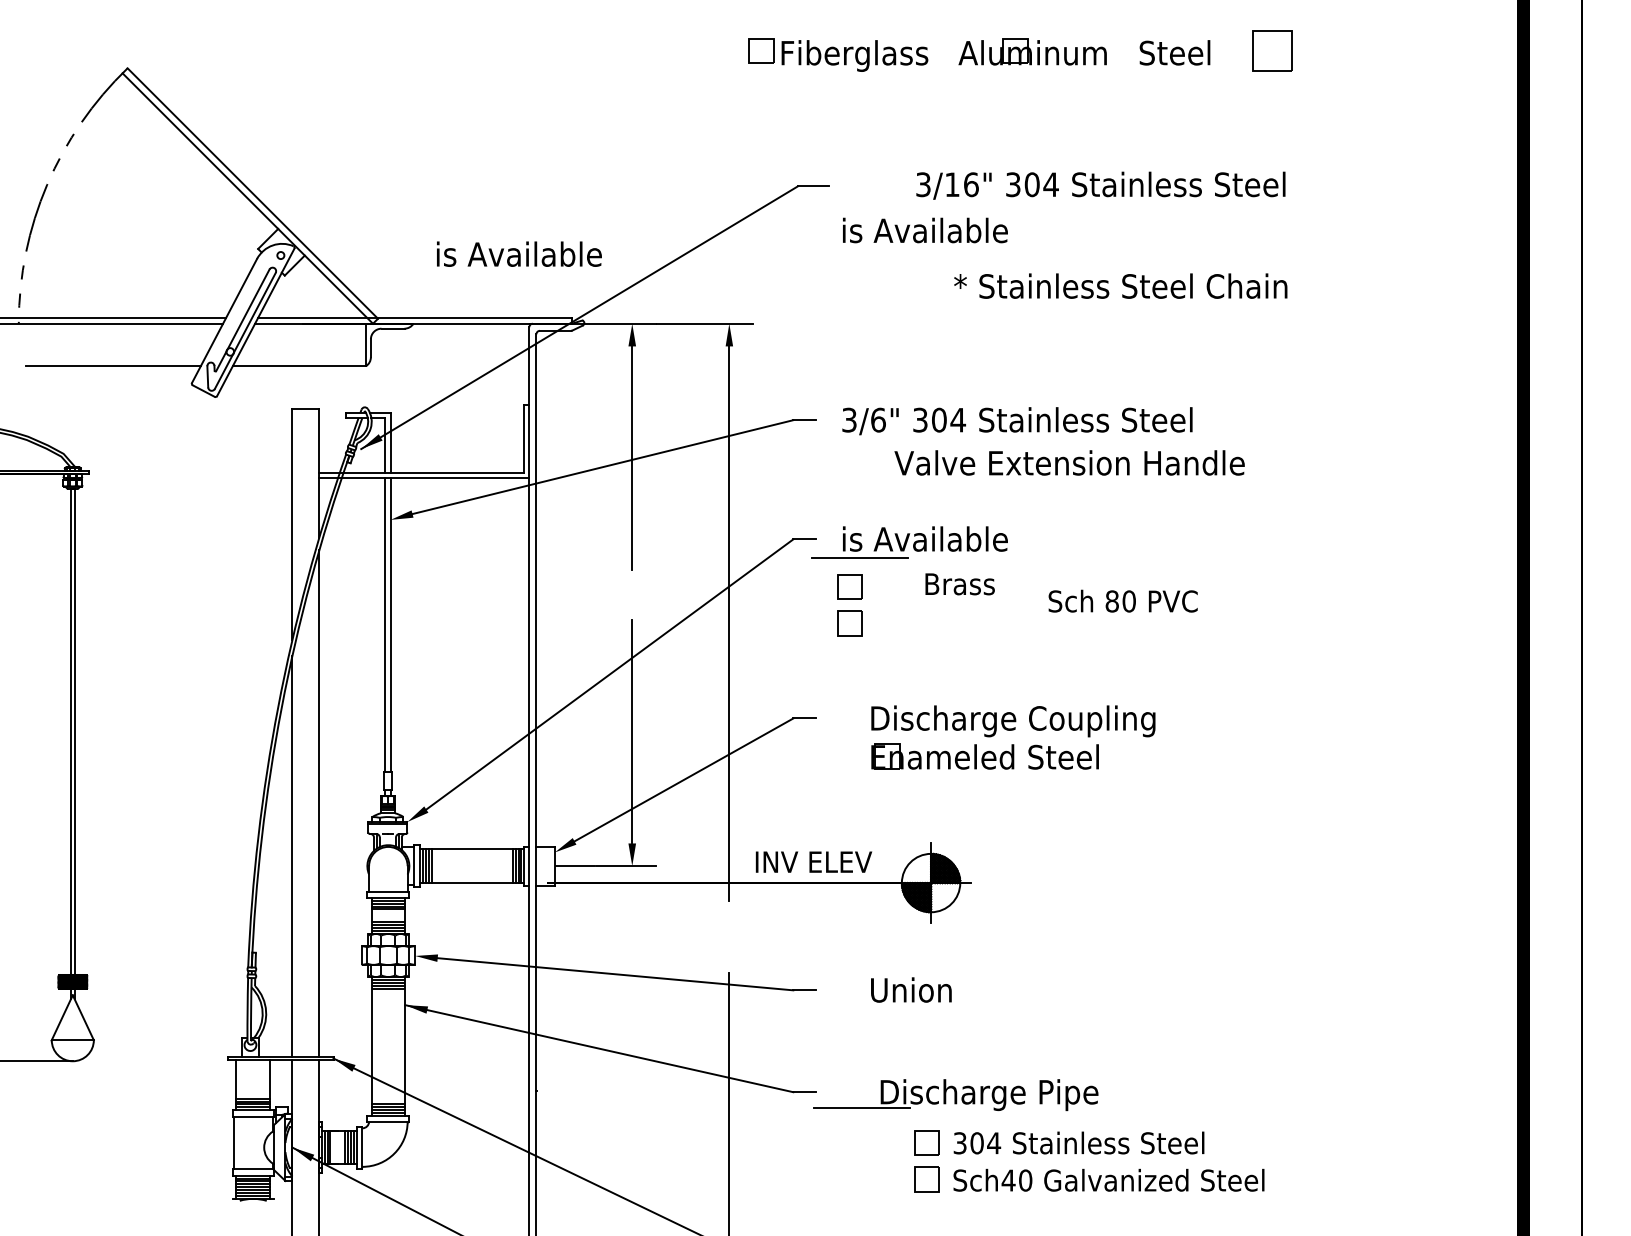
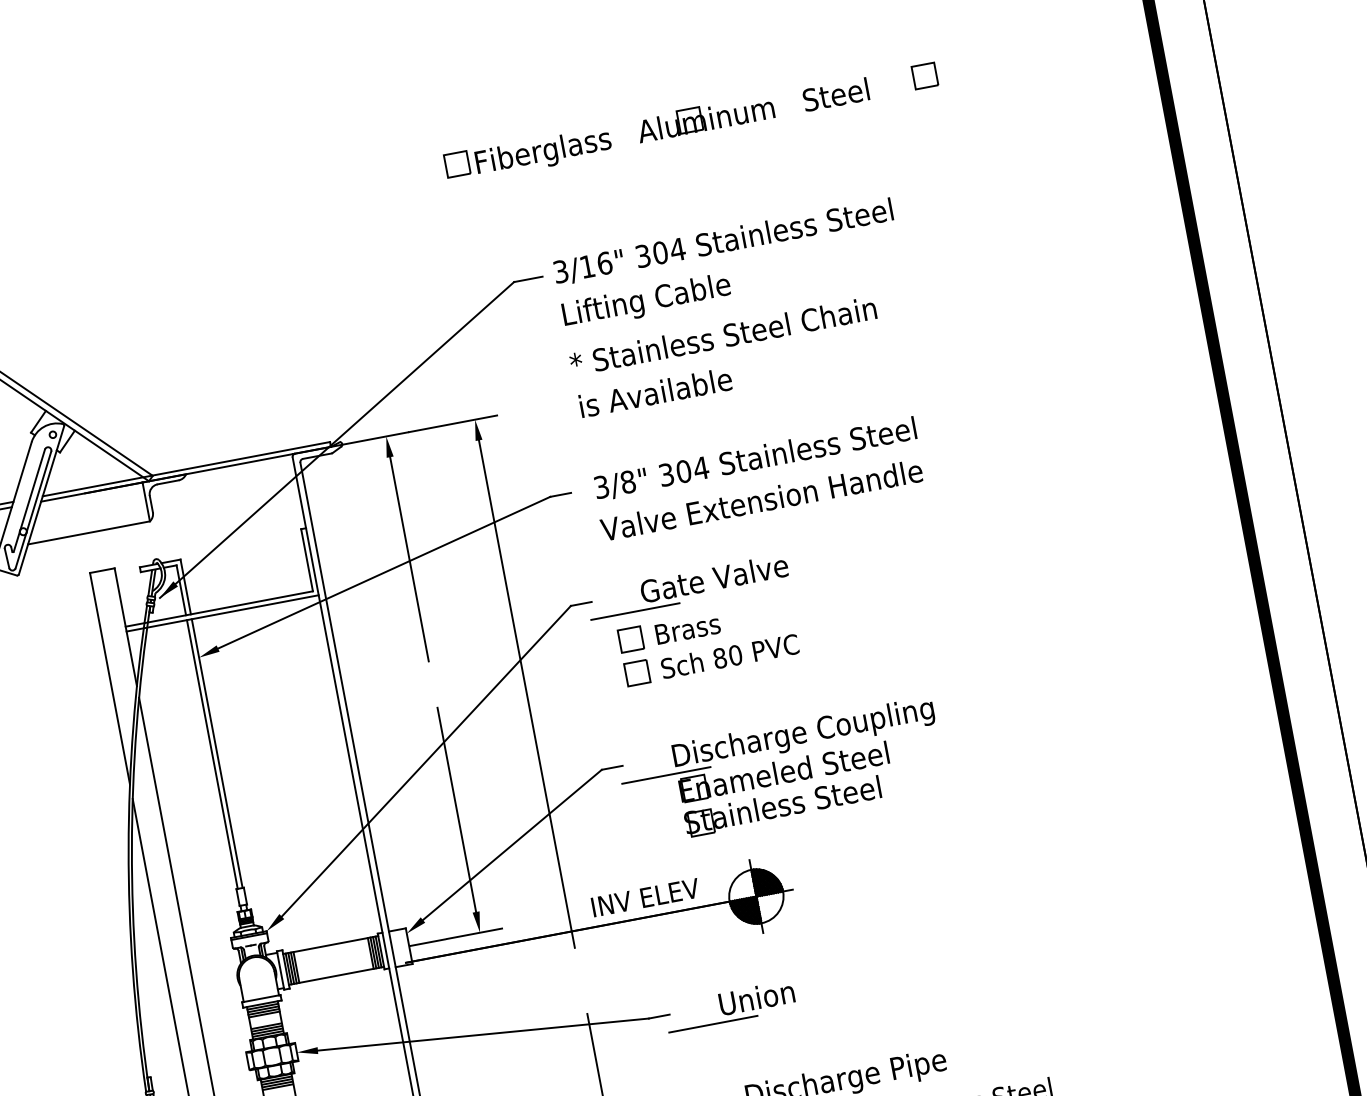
part: (1272, 50) -> (924, 75), size x0.62
text: (1100, 185) -> (723, 241), moved
text: (934, 233) -> (647, 301), is Available -> Lifting Cable
text: (519, 253) -> (655, 391), moved
text: (1120, 285) -> (722, 335), moved
text: (878, 419) -> (628, 481), 3/6" -> 3/8"
text: (1069, 462) -> (761, 499), moved
text: (936, 538) -> (701, 580), is Available -> Gate Valve
text: (959, 584) -> (687, 629), moved
text: (1122, 600) -> (729, 655), moved
line: (860, 737) -> (666, 775), added
part: (976, 792) -> (782, 805), added
line: (860, 1009) -> (713, 1024), added

